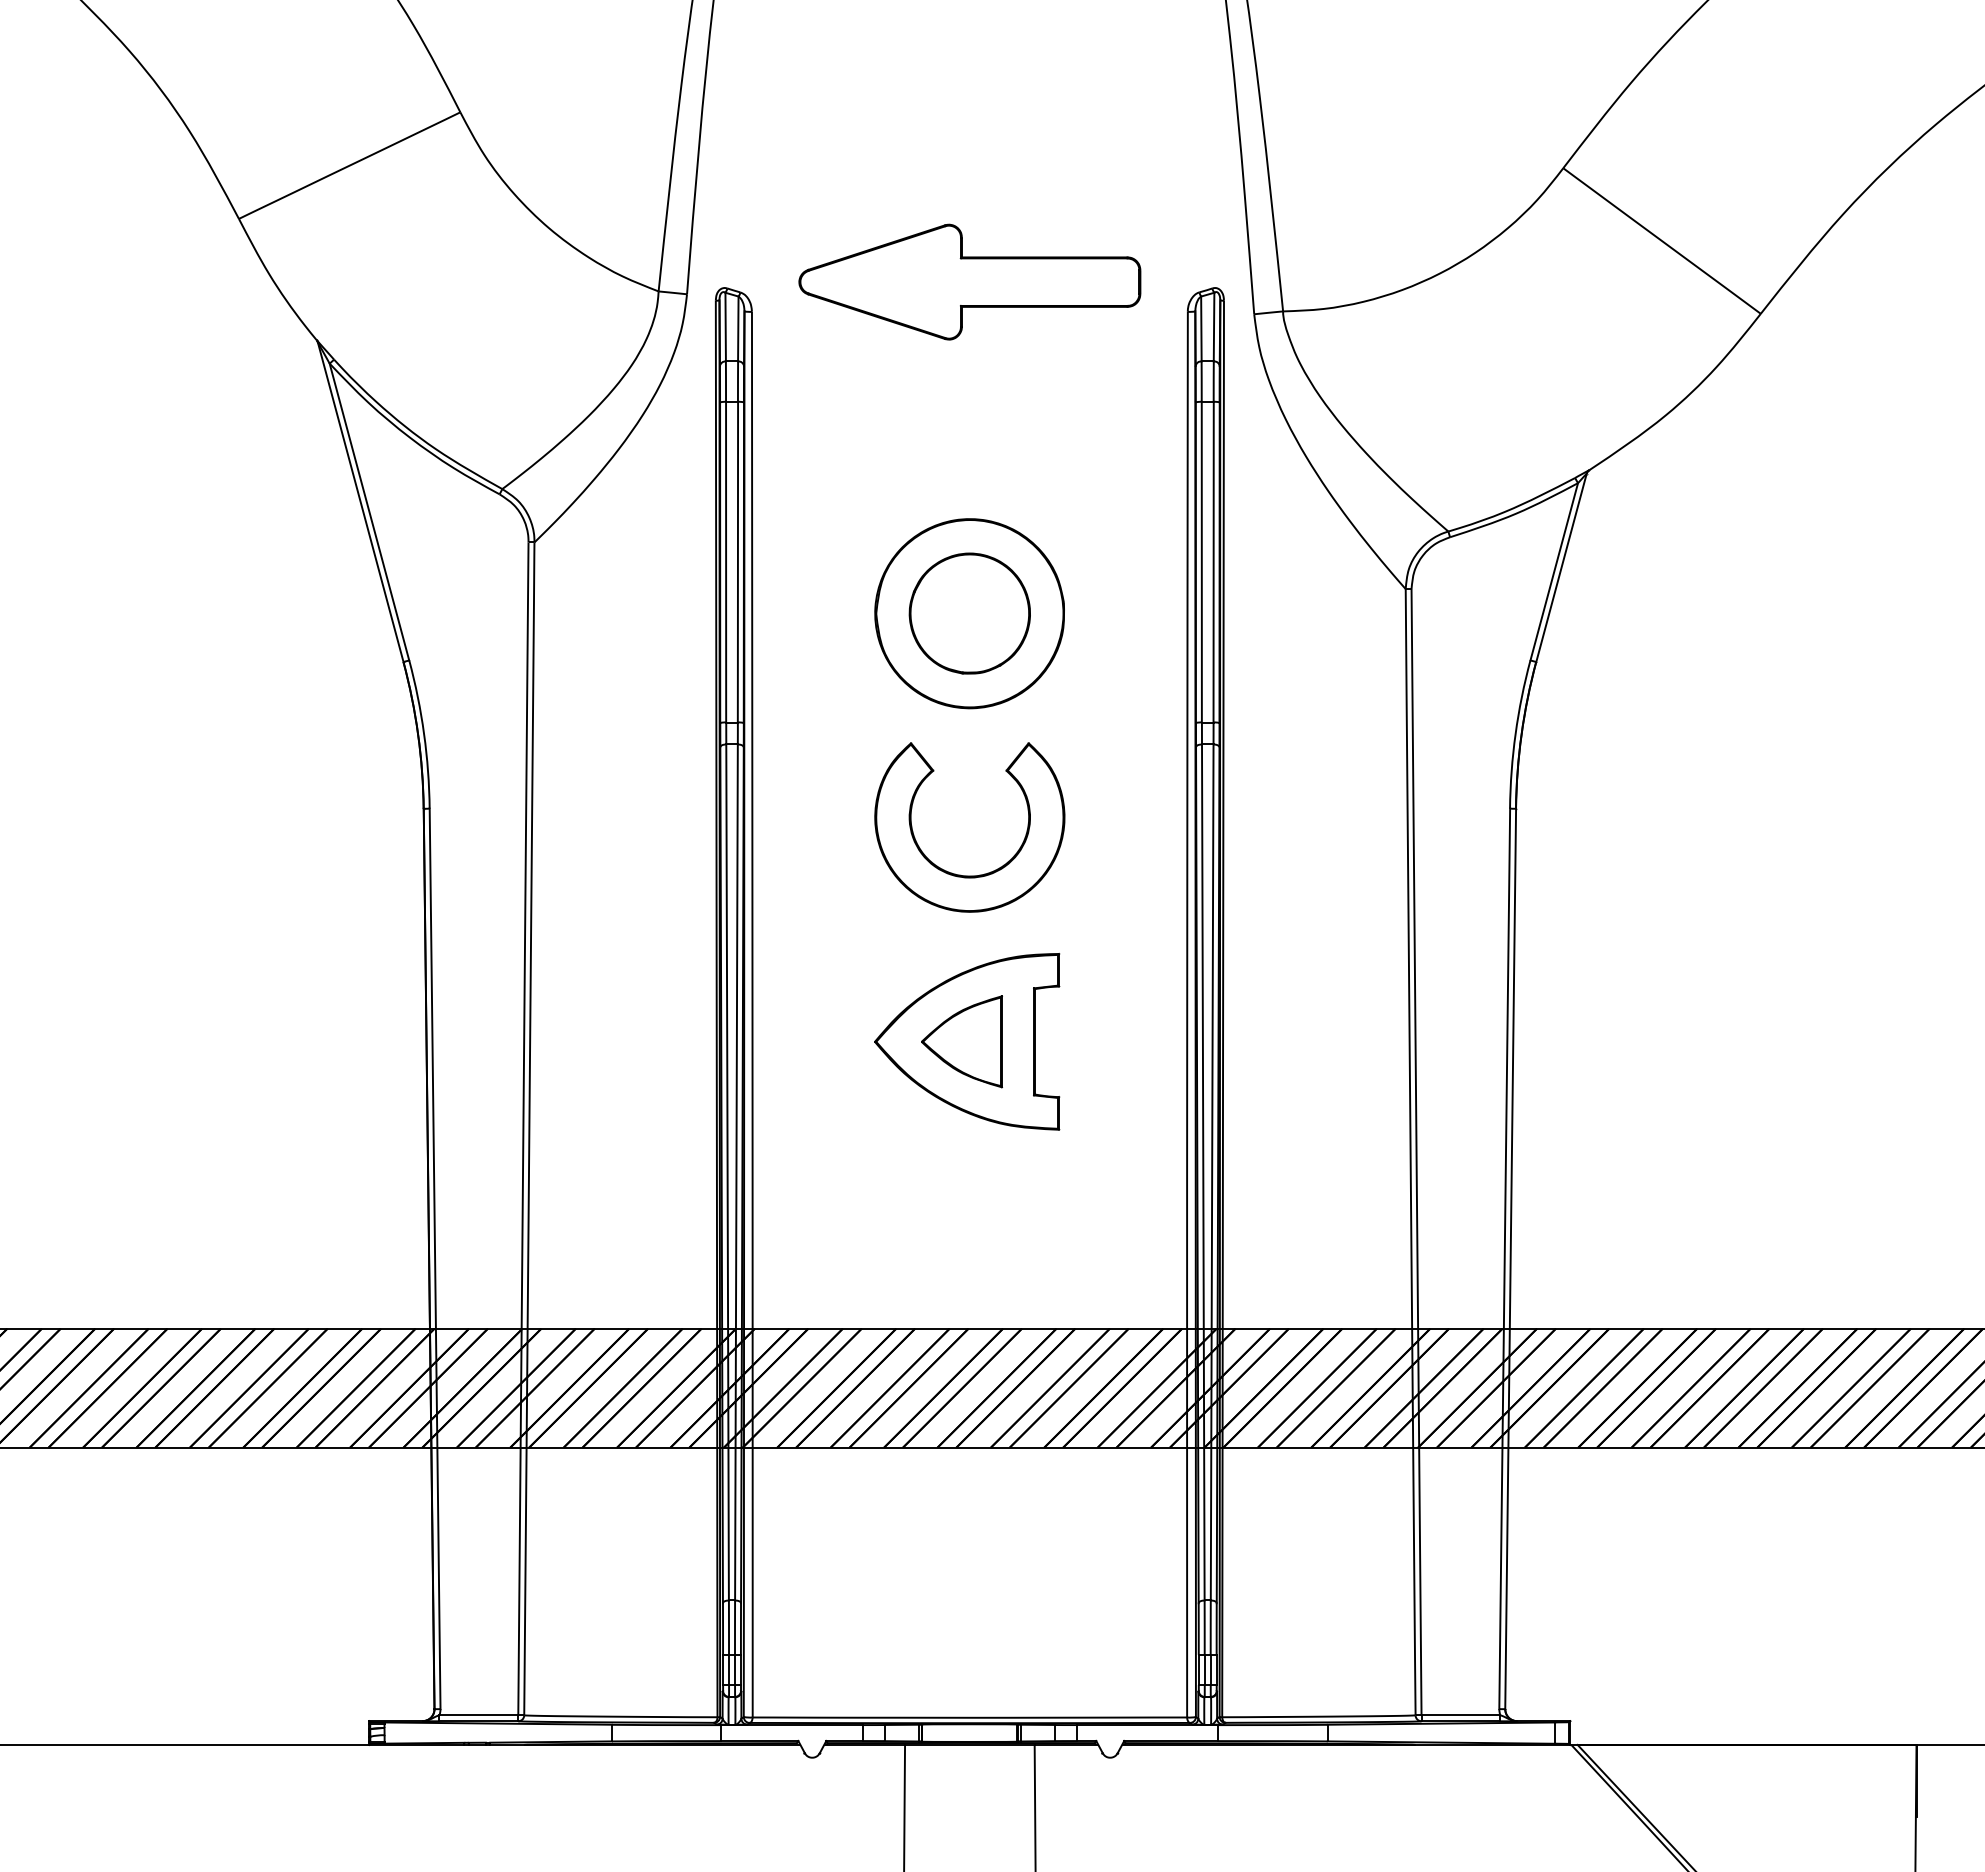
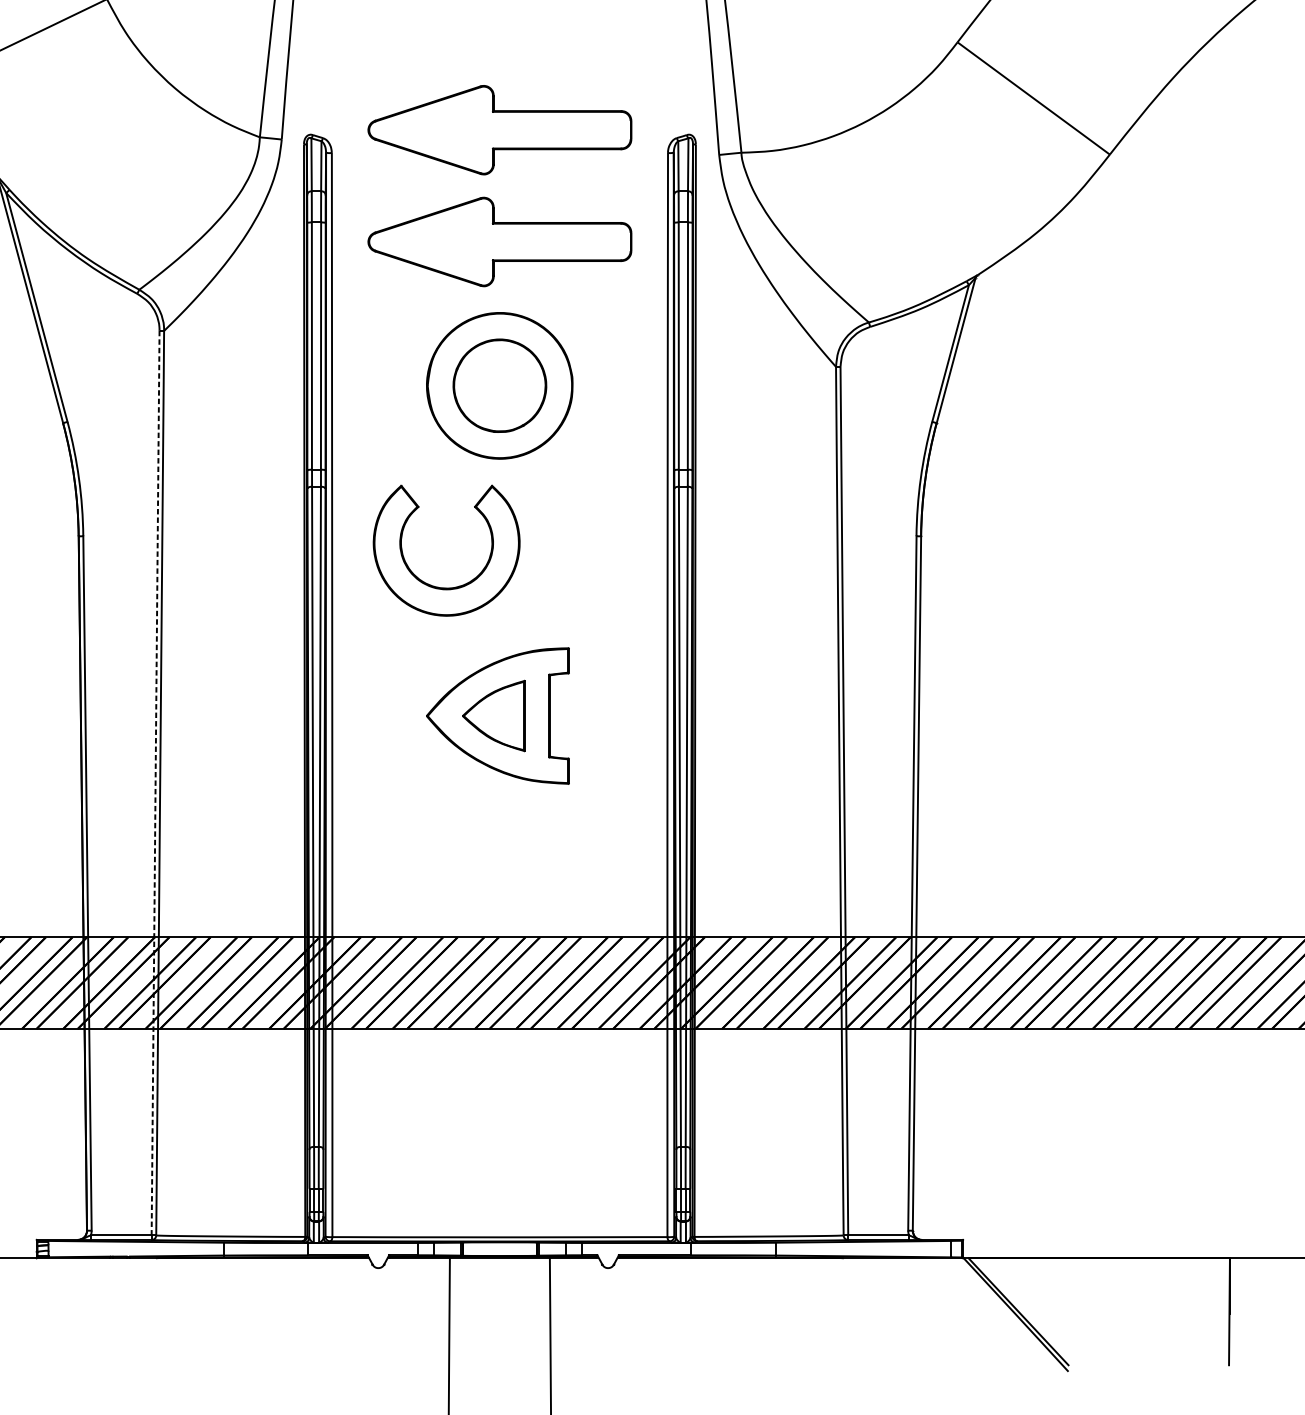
part: (969, 426) -> (499, 241), added
part: (960, 874) -> (439, 587), moved
line: (523, 1128) -> (155, 782), solid -> dashed

